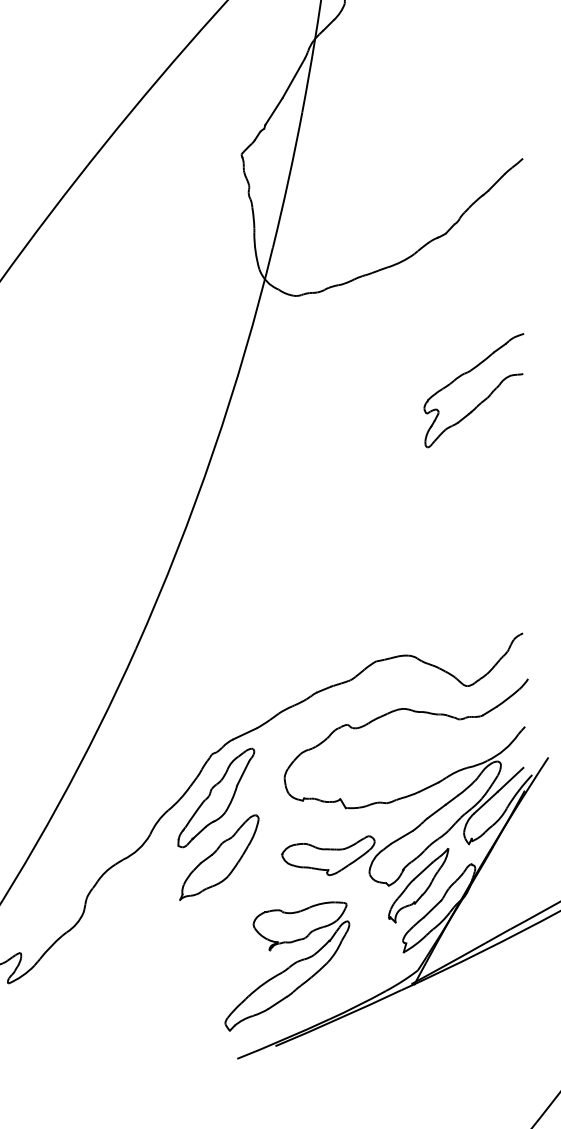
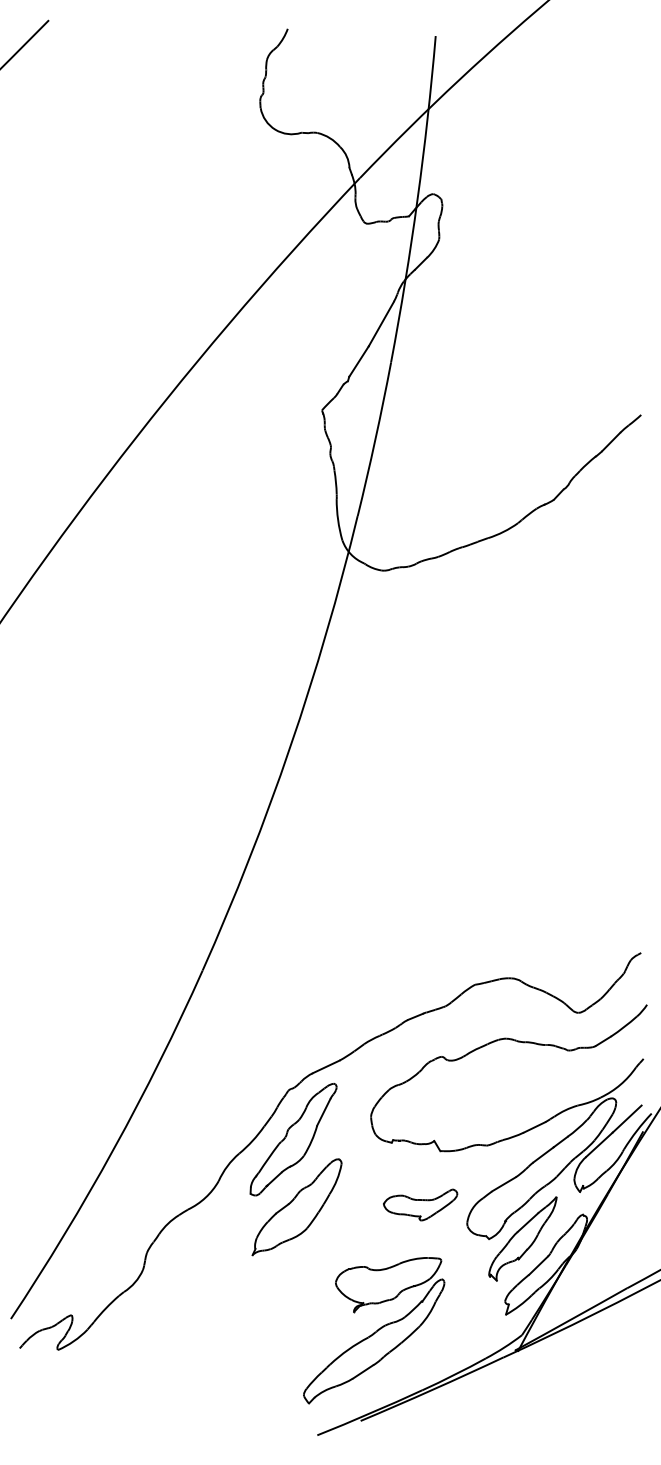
part: (480, 401) -> (593, 690), removed
part: (328, 855) -> (420, 1204), size x0.7

